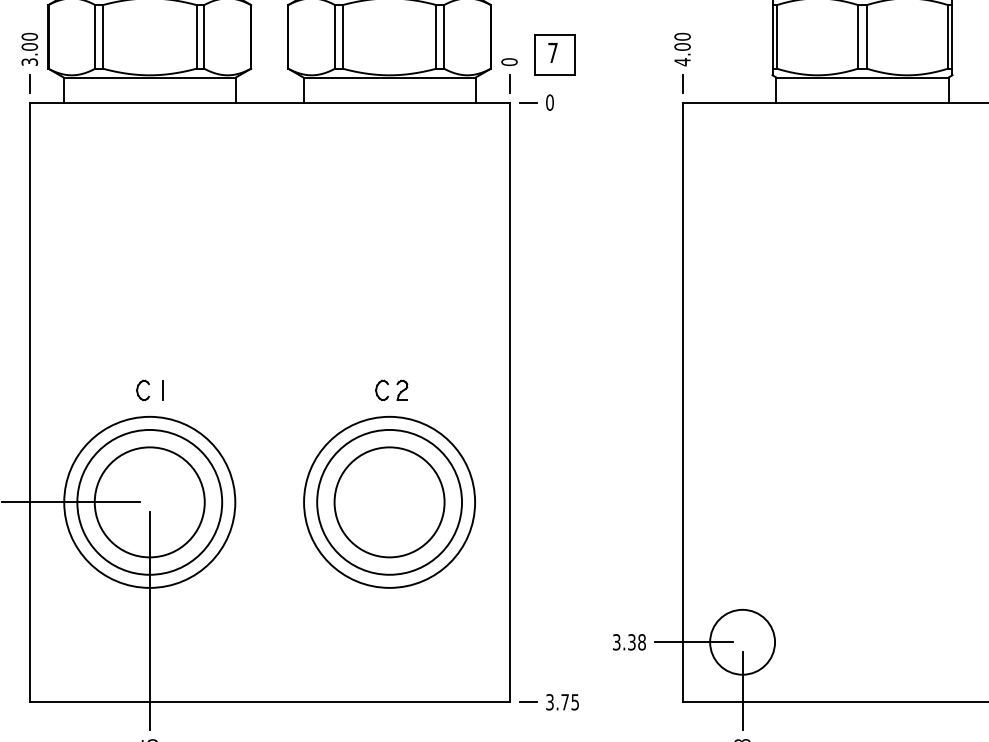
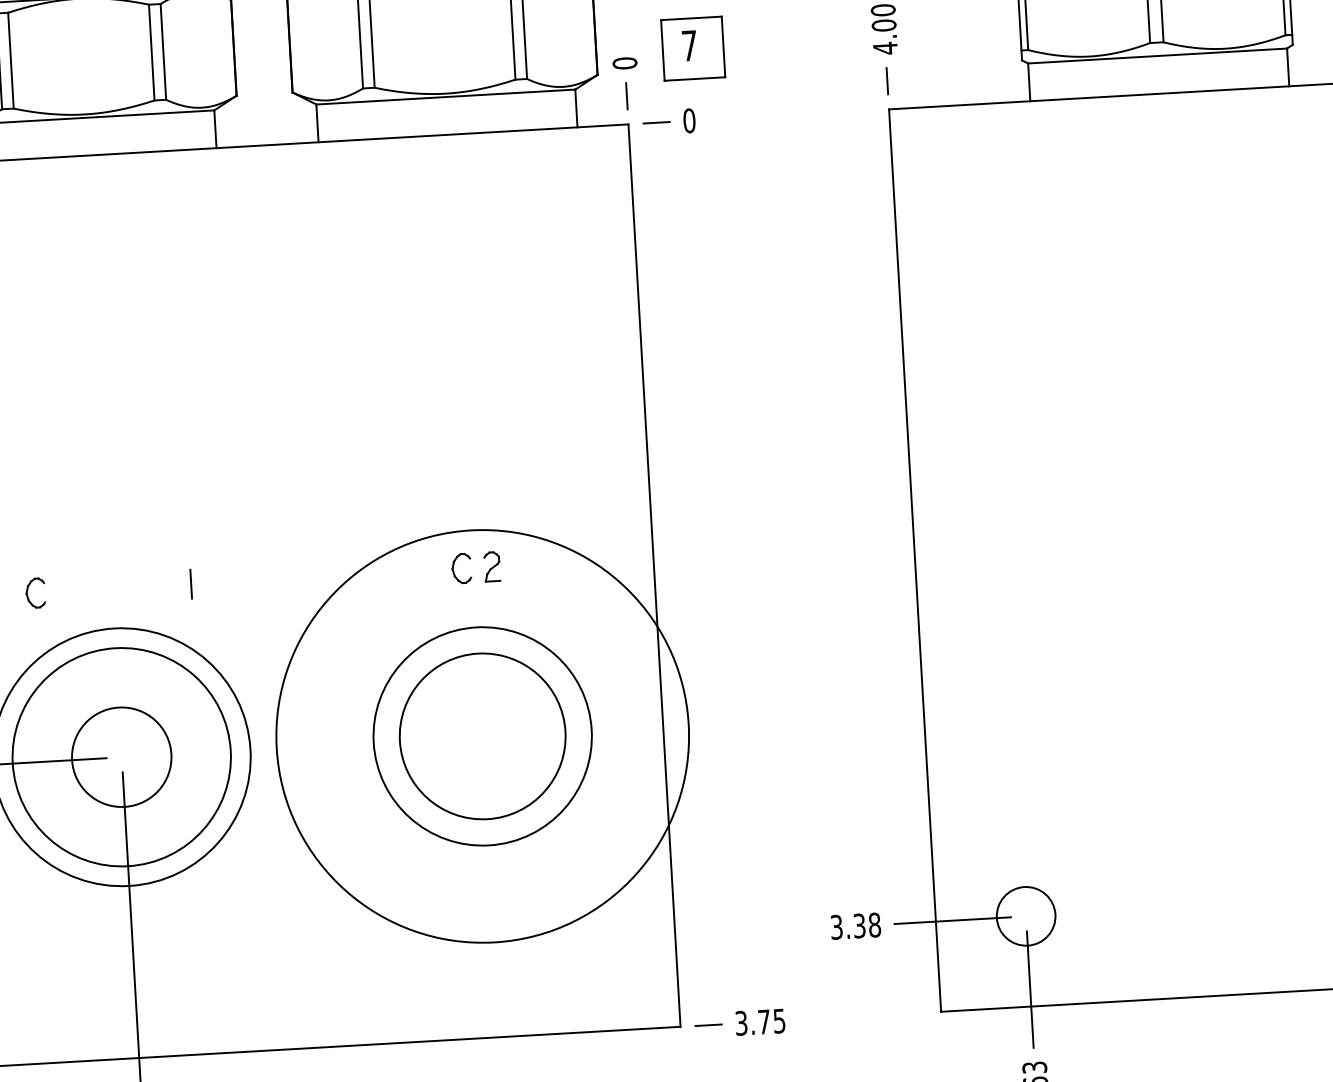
part: (142, 390) -> (34, 593), moved
line: (162, 390) -> (189, 584), moved
circle: (389, 501) -> (482, 735), size x1.6
circle: (149, 502) -> (121, 757), size x0.6
circle: (742, 641) -> (1025, 915), size x0.6

